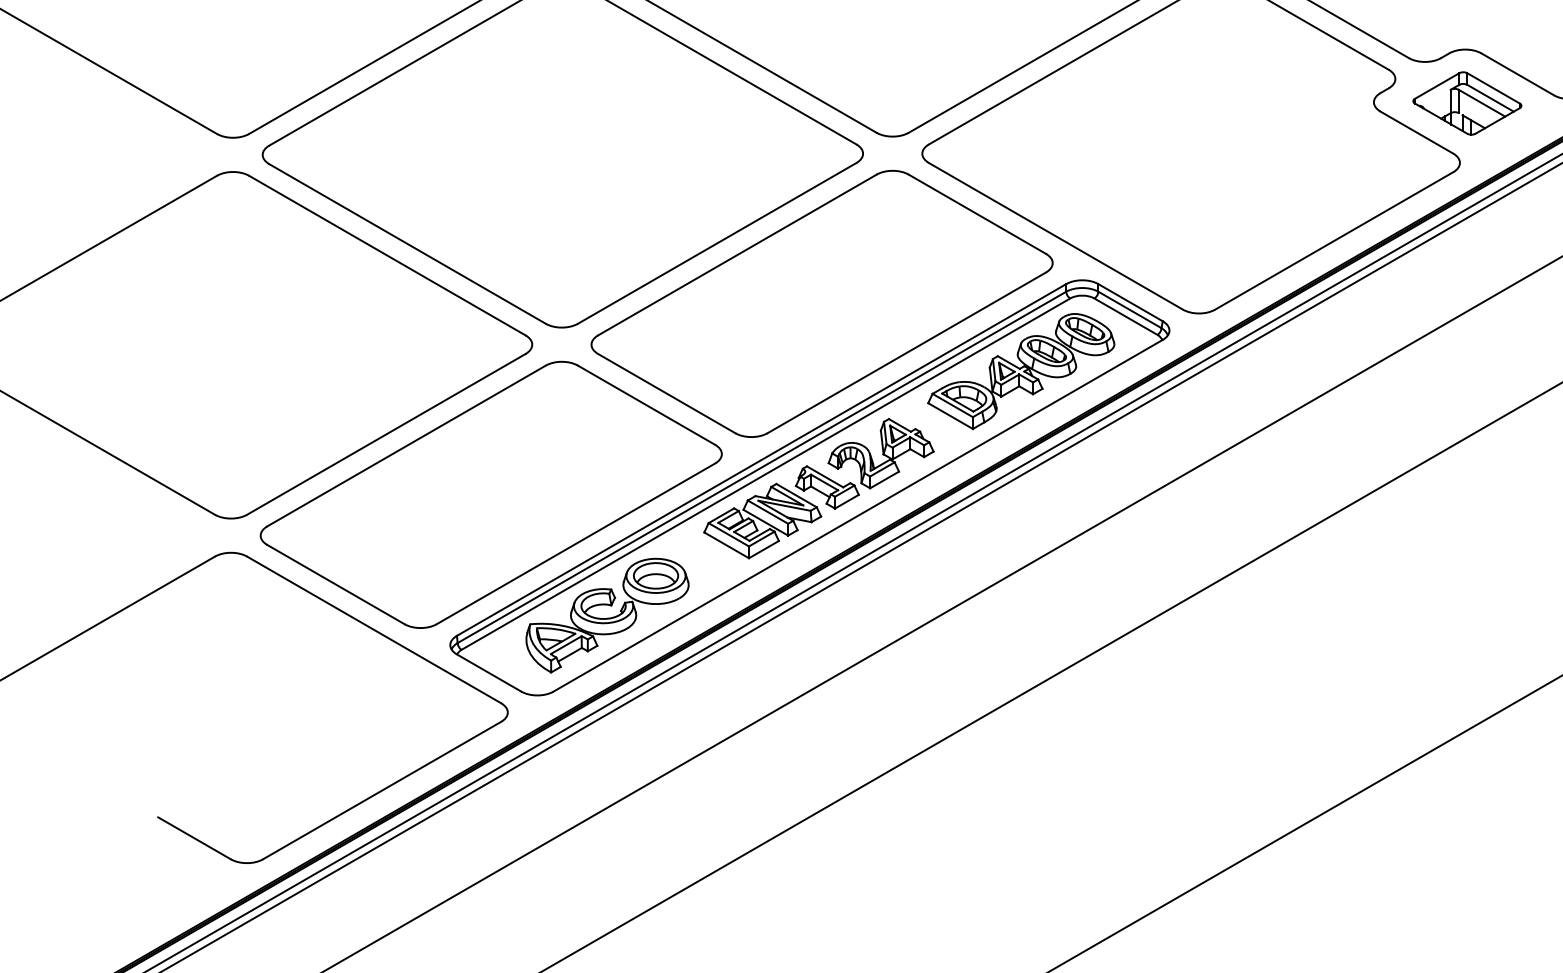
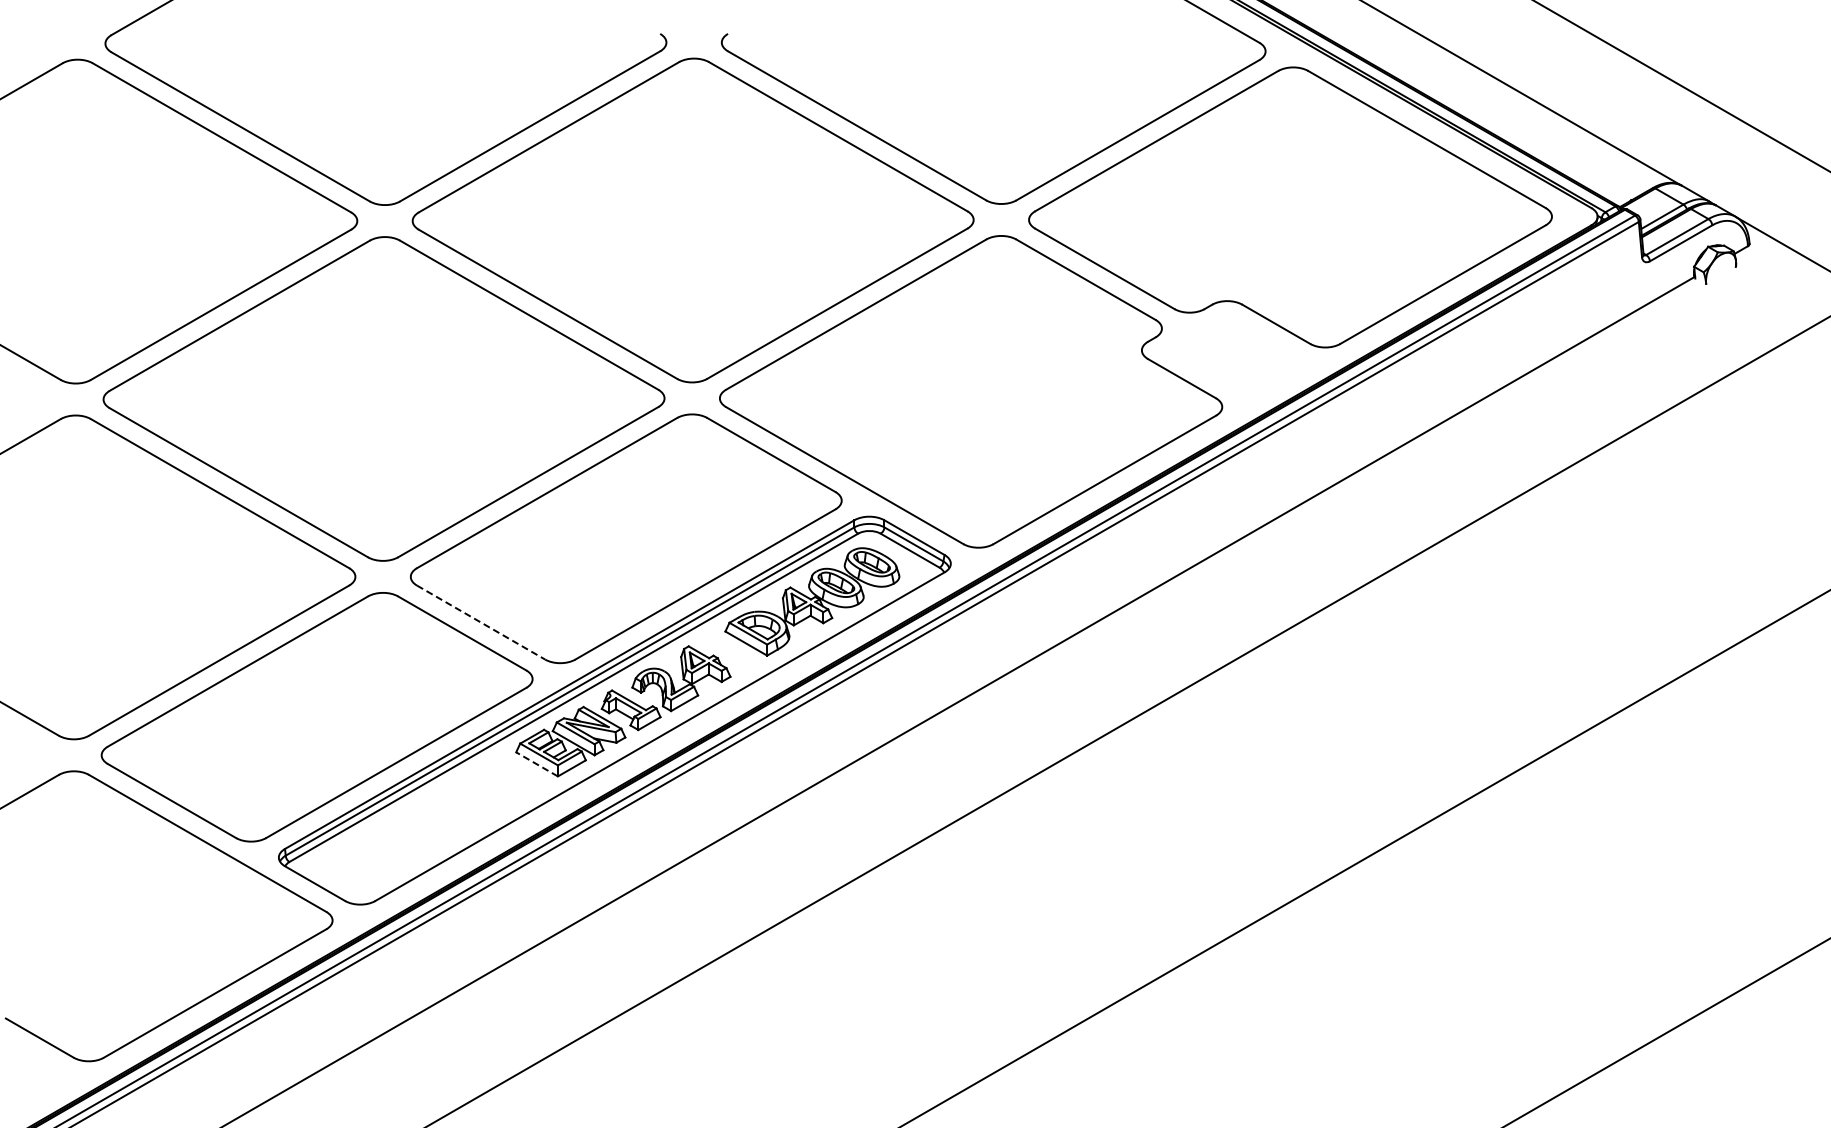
part: (1466, 103) -> (1228, 351), removed
line: (667, 393) -> (481, 622), solid -> dashed
line: (726, 545) -> (536, 764), solid -> dashed
part: (607, 616) -> (425, 830), removed

